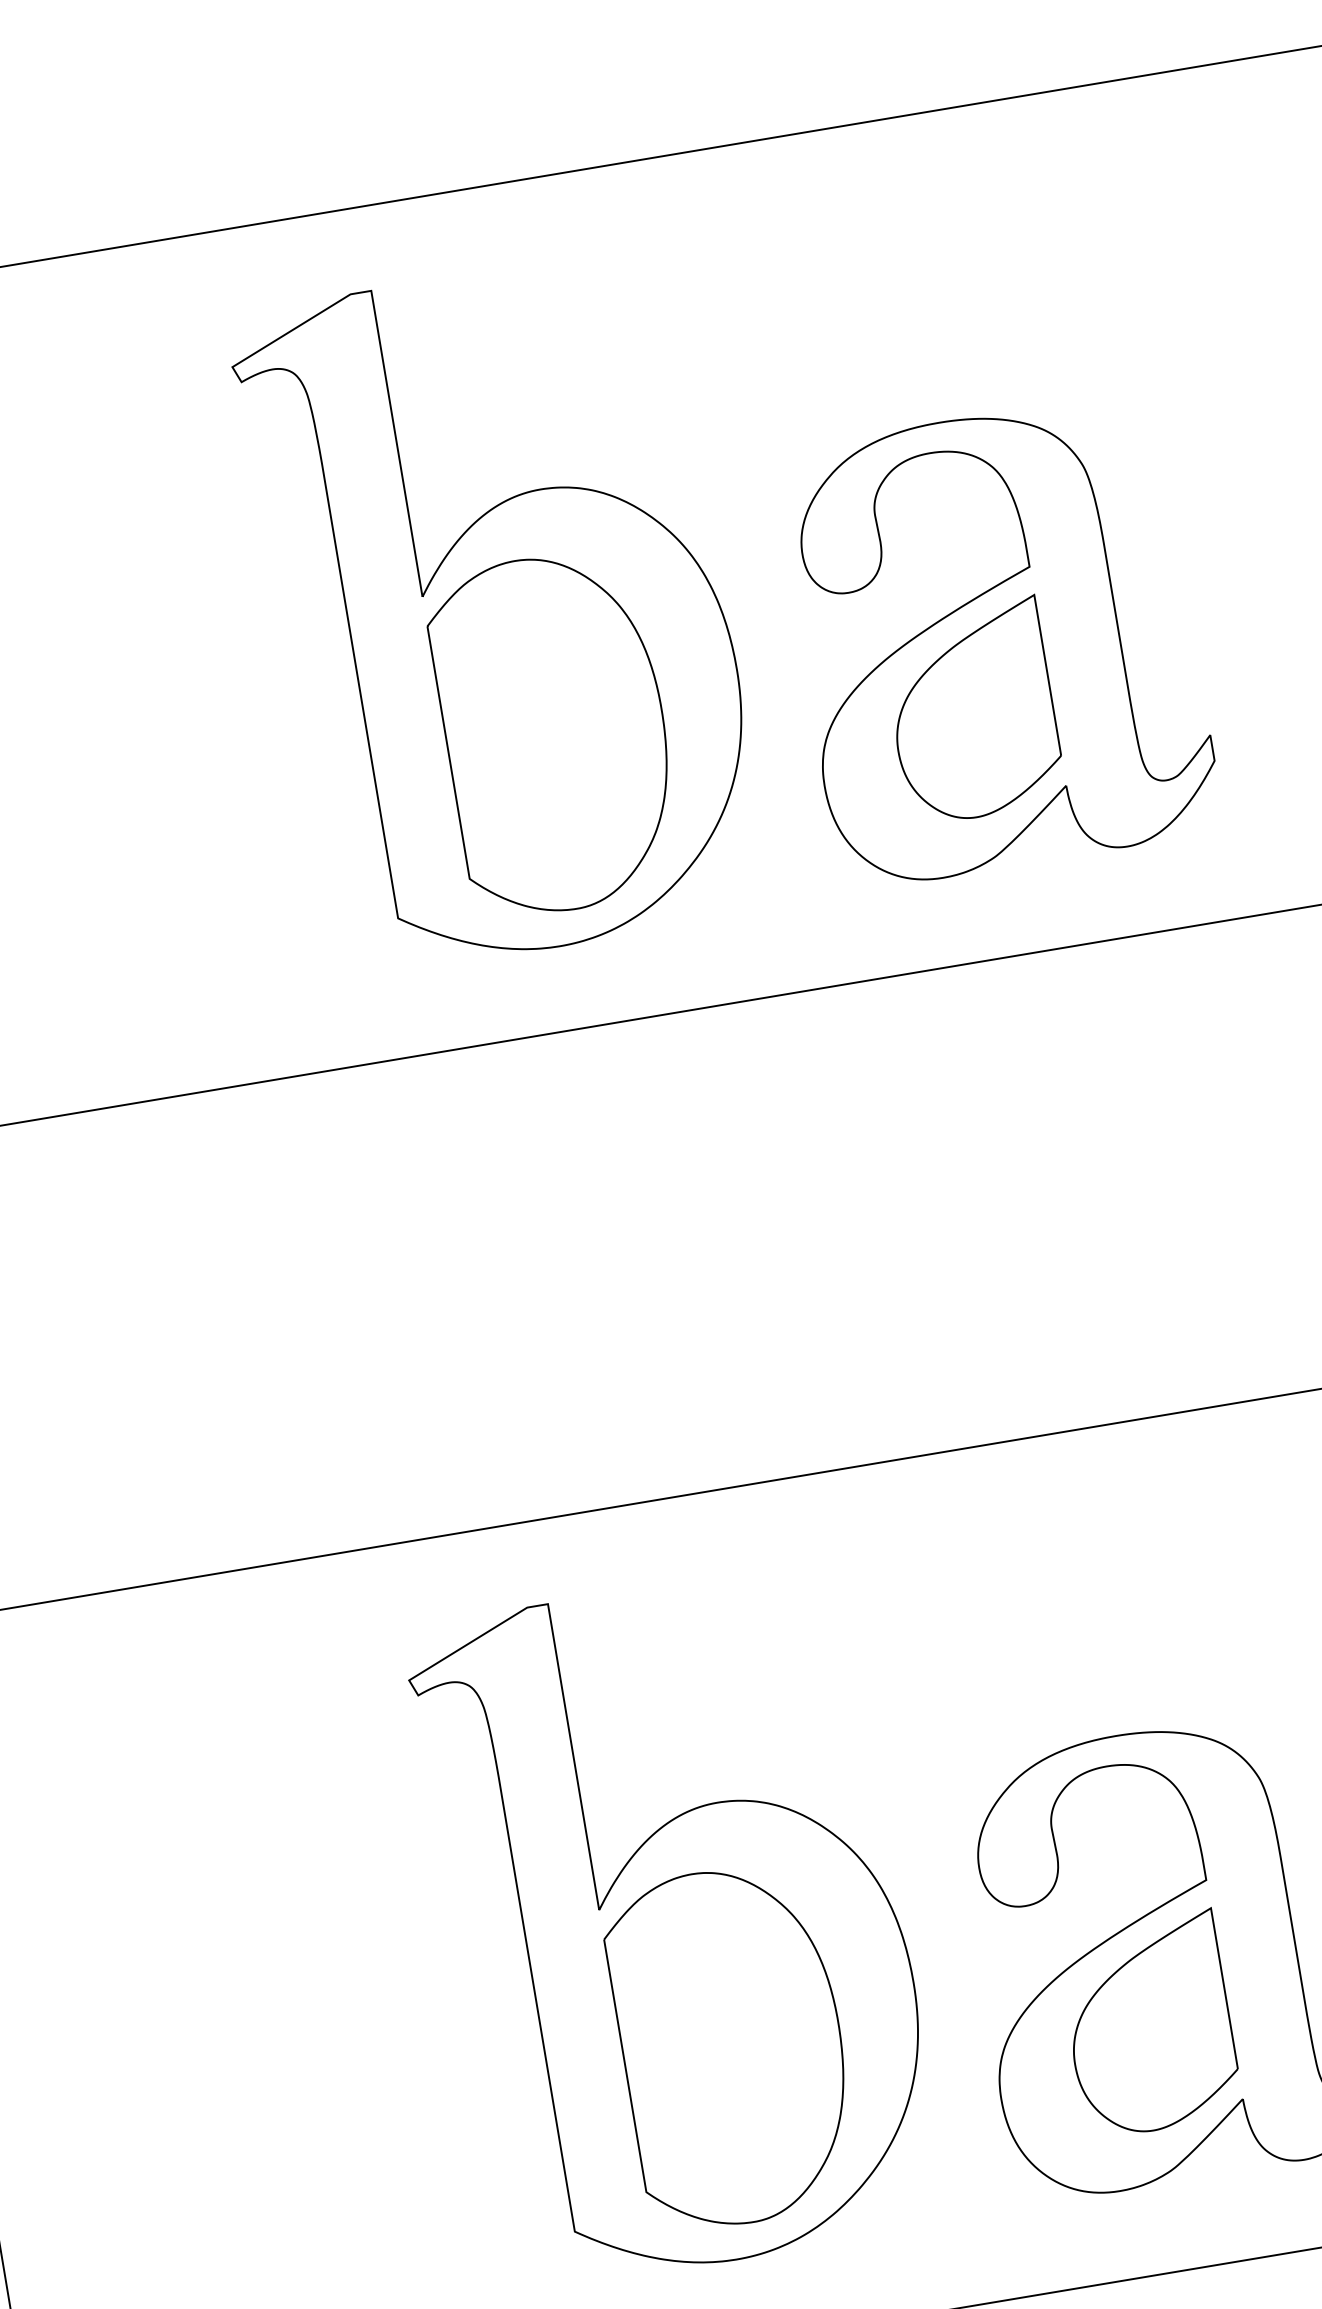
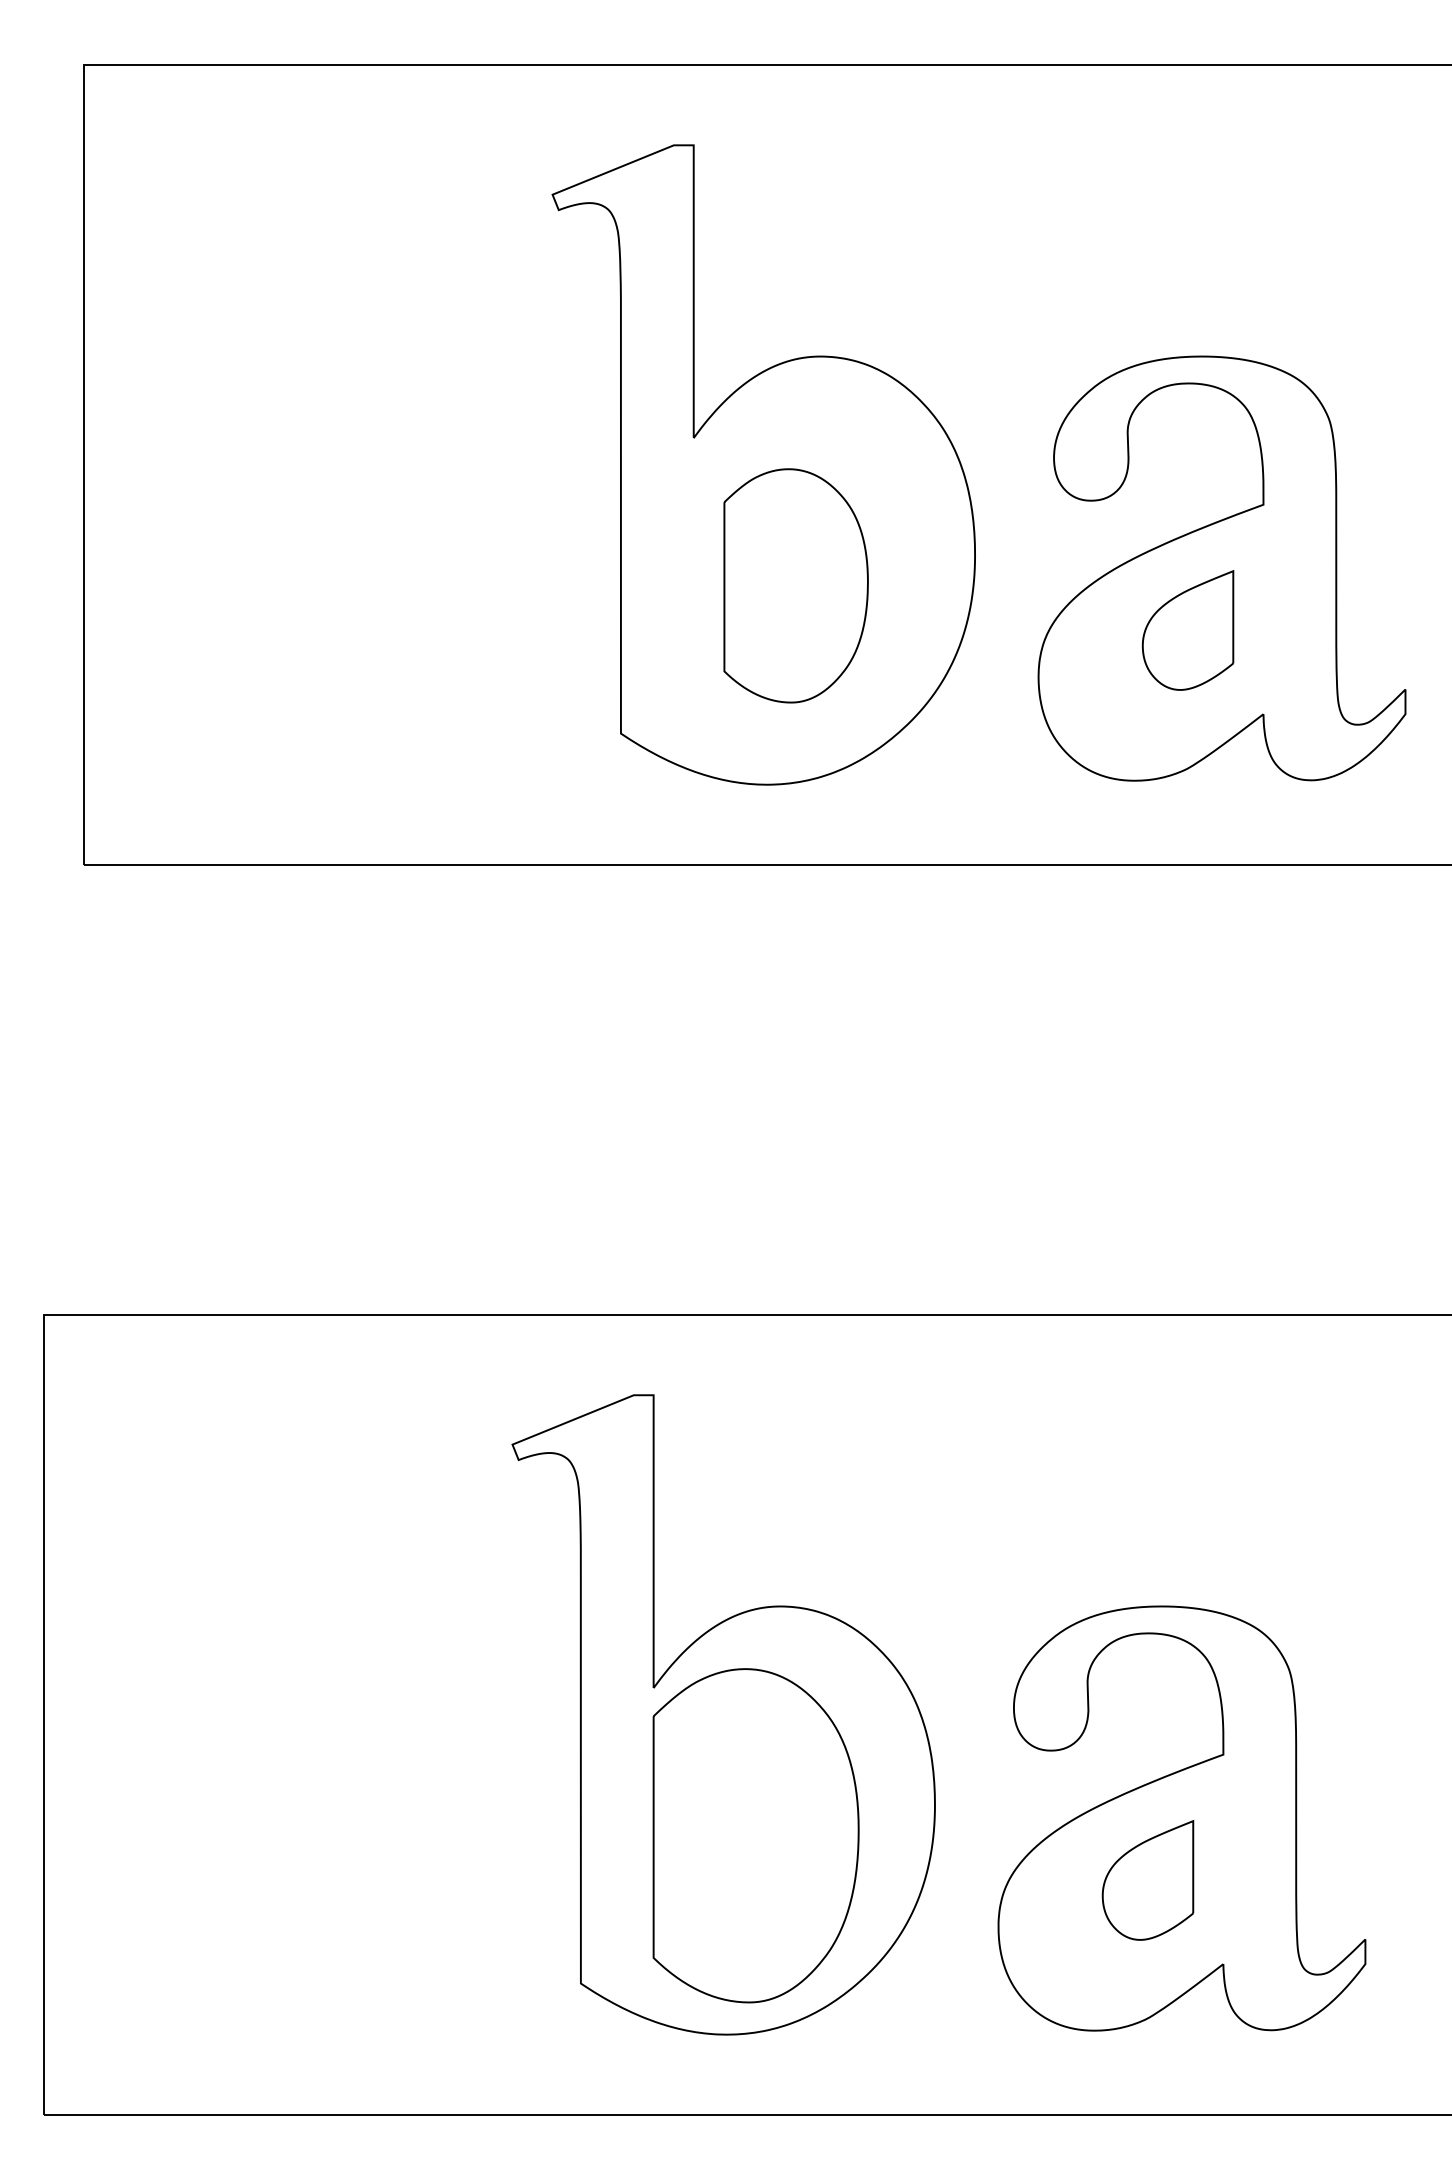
part: (972, 711) -> (1187, 630), size x0.6
part: (554, 733) -> (795, 585), size x0.7
part: (1148, 2024) -> (1147, 1880), size x0.6

